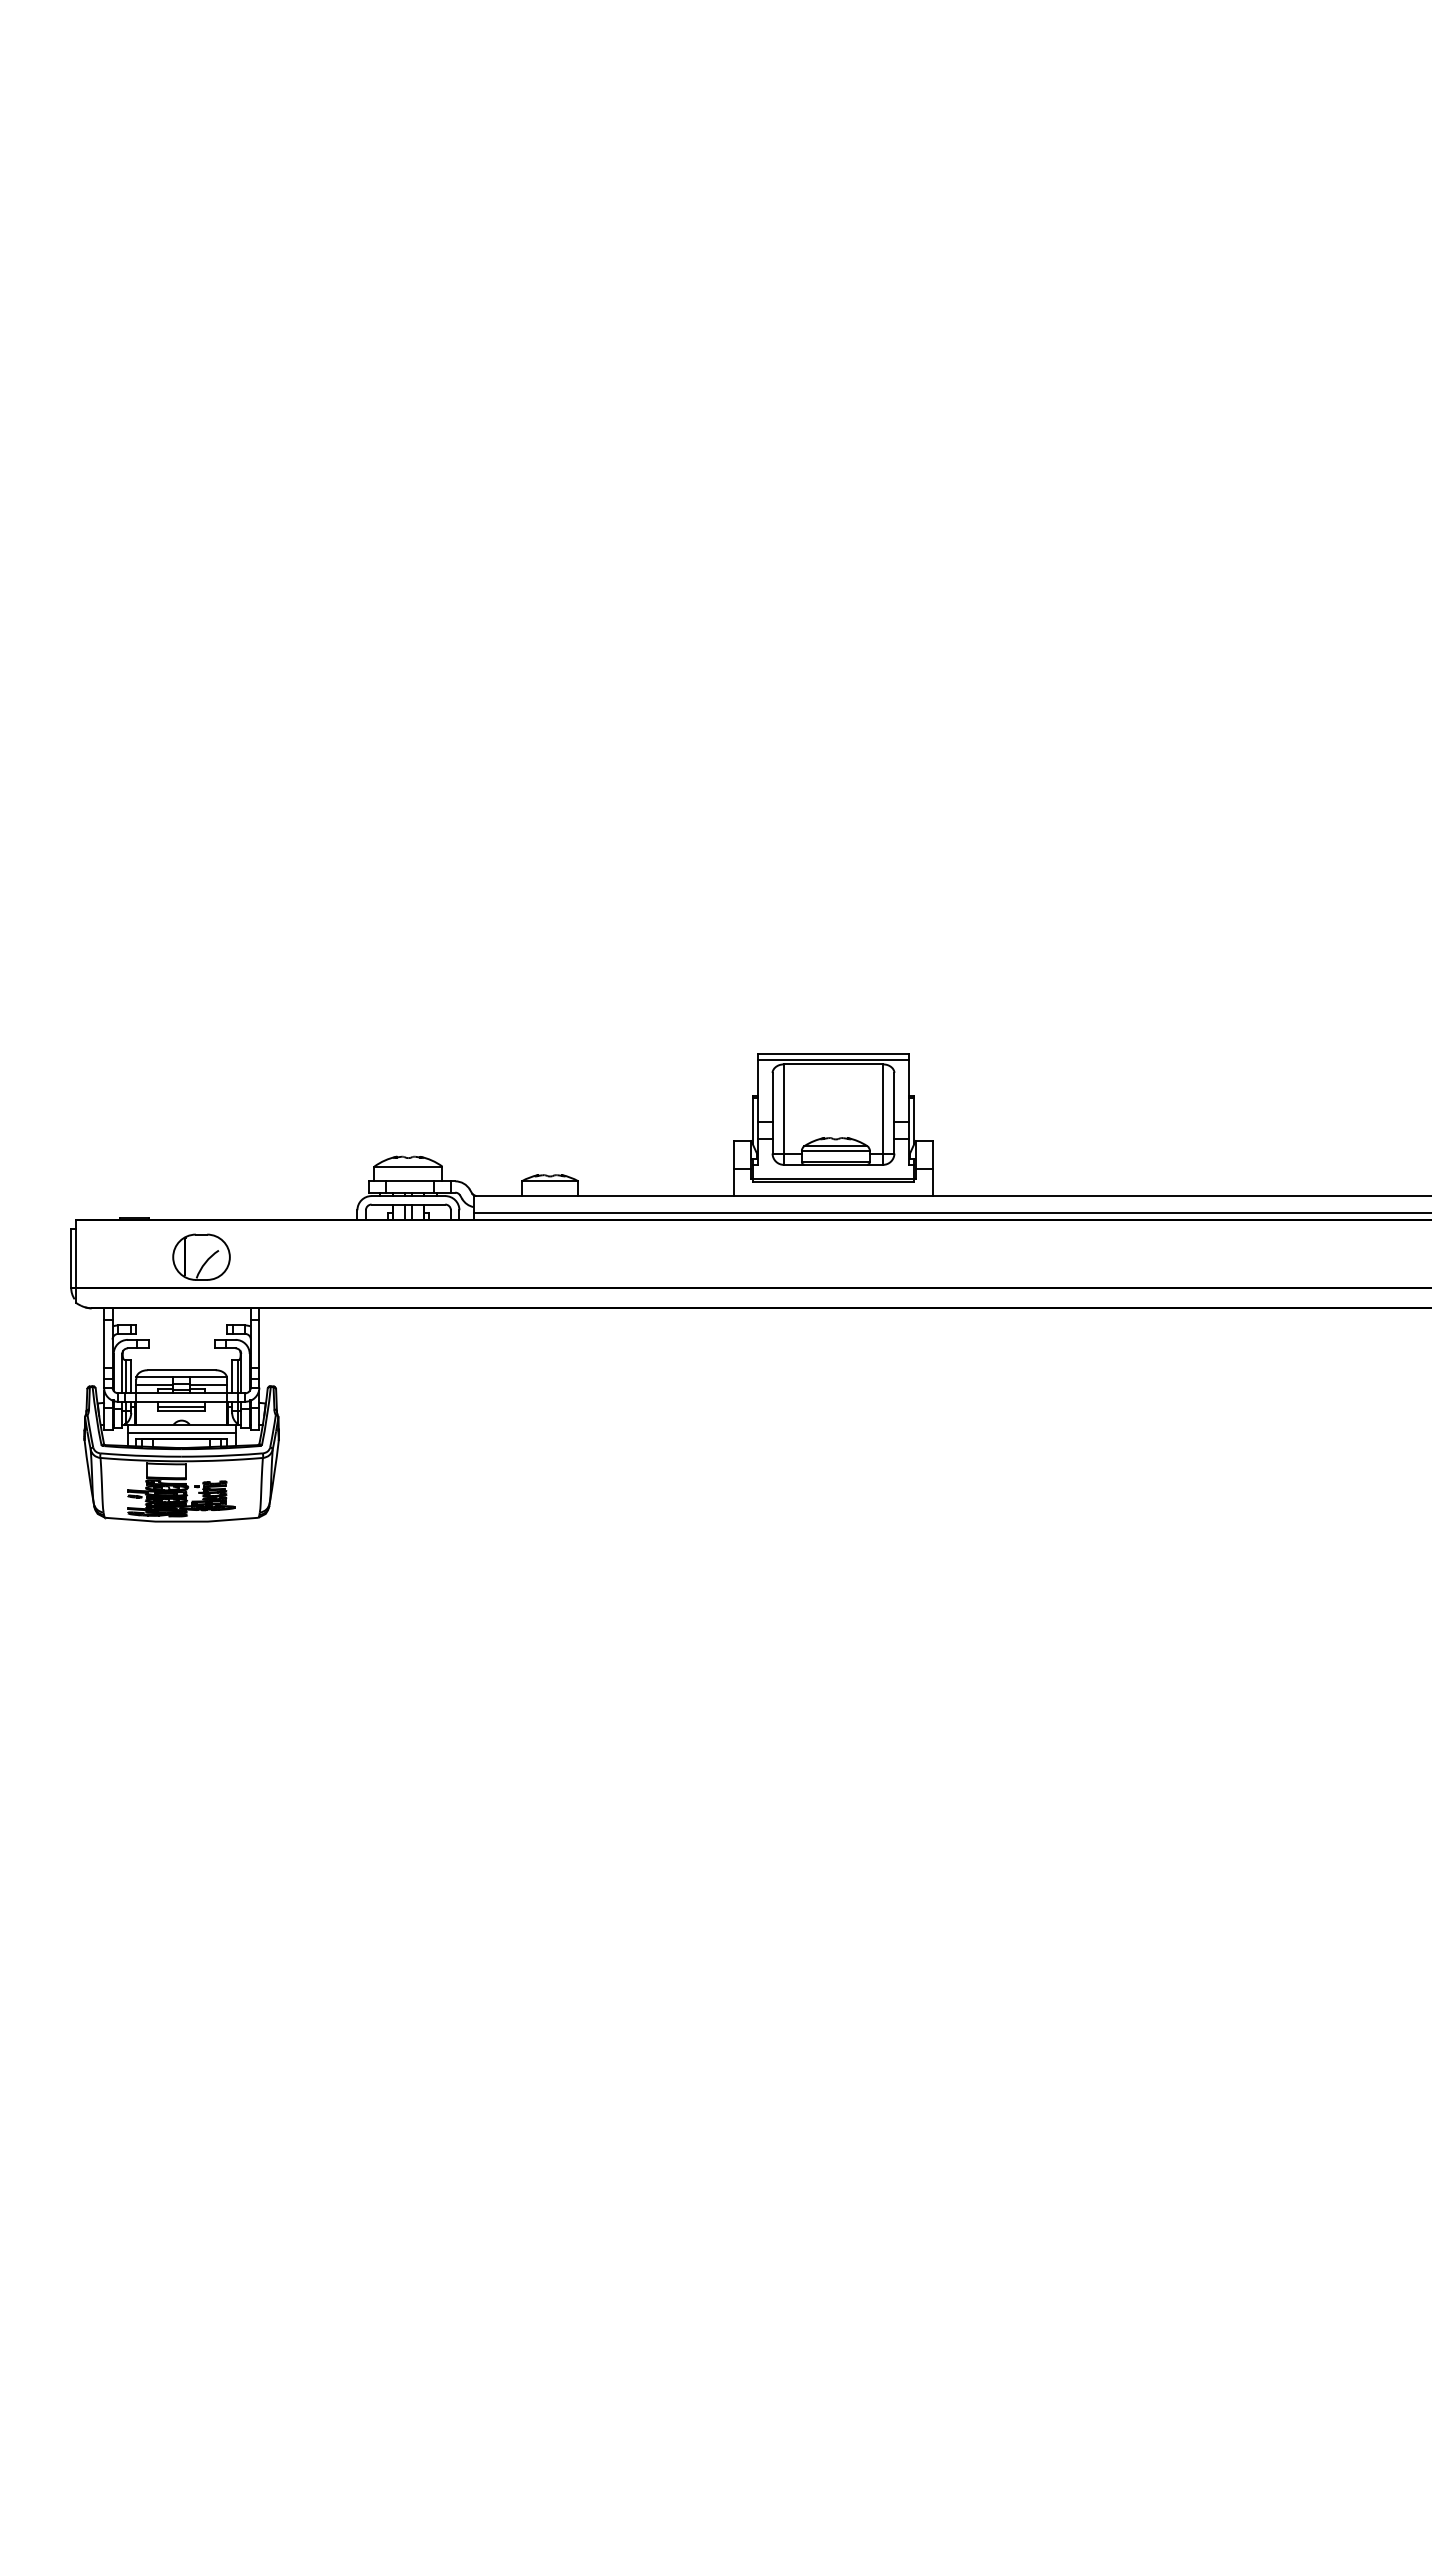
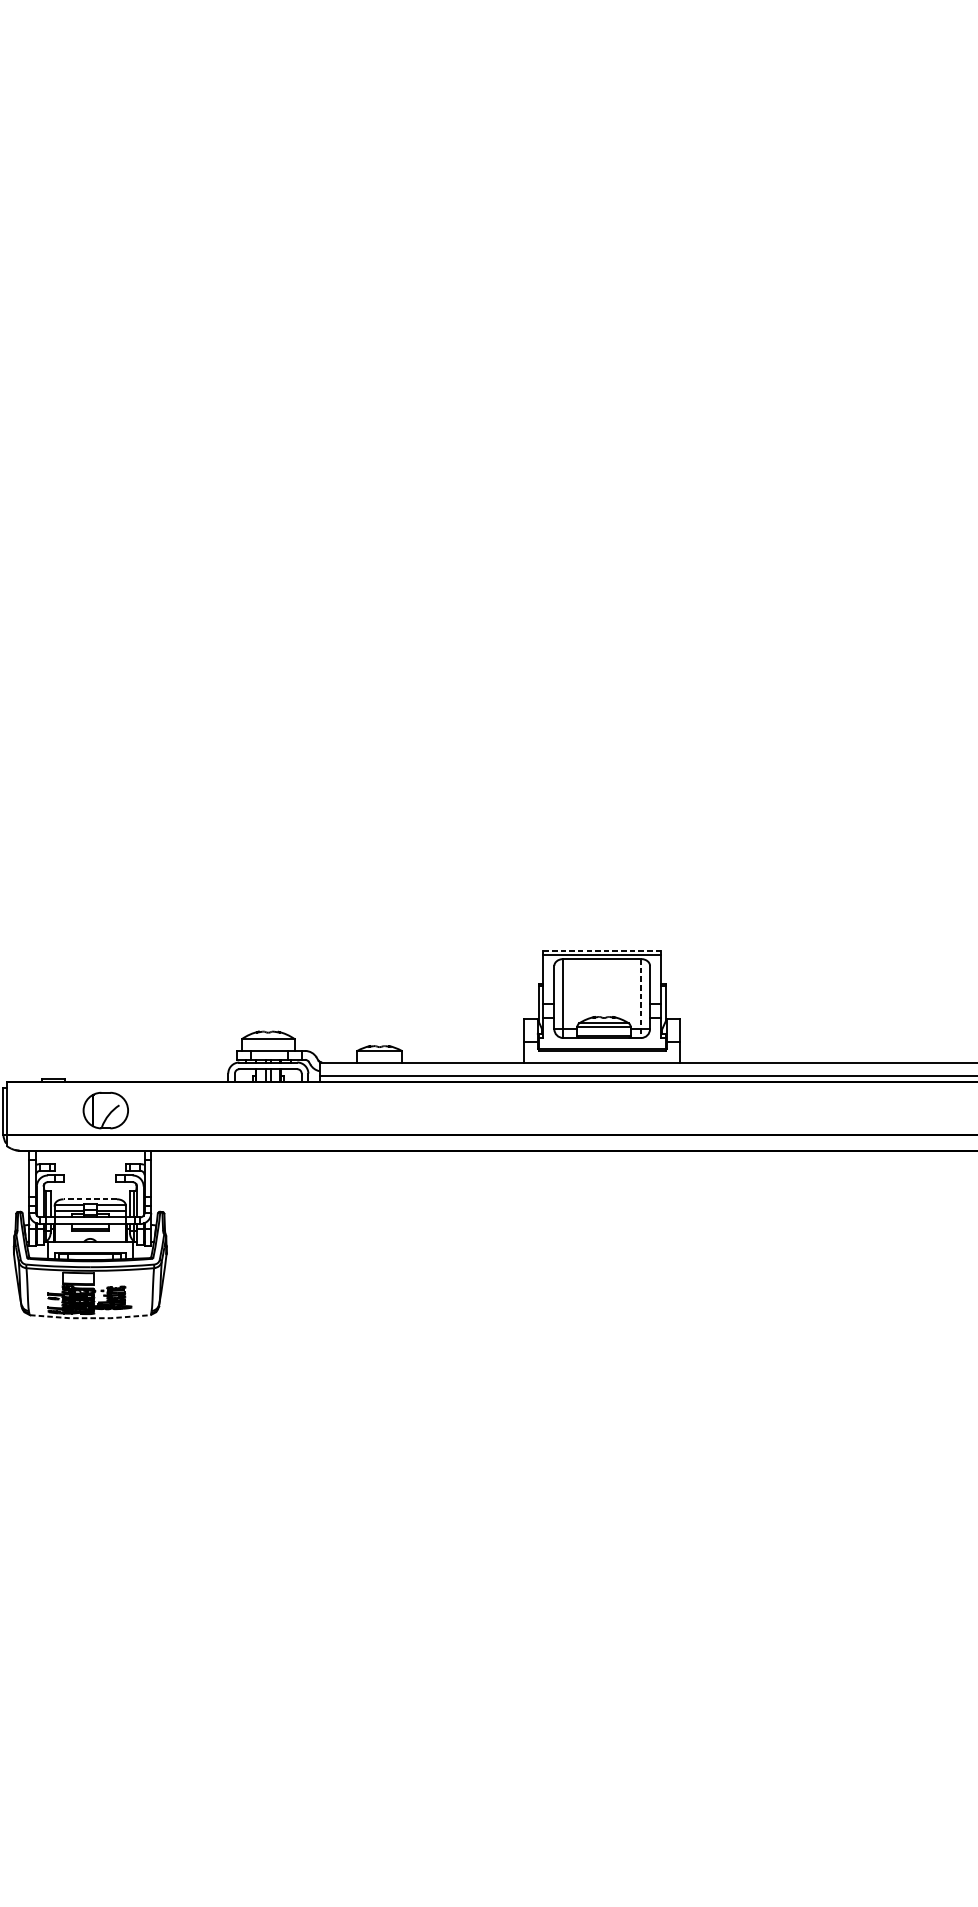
line: (833, 1054) -> (602, 951), solid -> dashed
line: (883, 1115) -> (641, 999), solid -> dashed
line: (181, 1370) -> (90, 1199), solid -> dashed
line: (181, 1433) -> (90, 1248), removed
line: (182, 1521) -> (90, 1318), solid -> dashed

